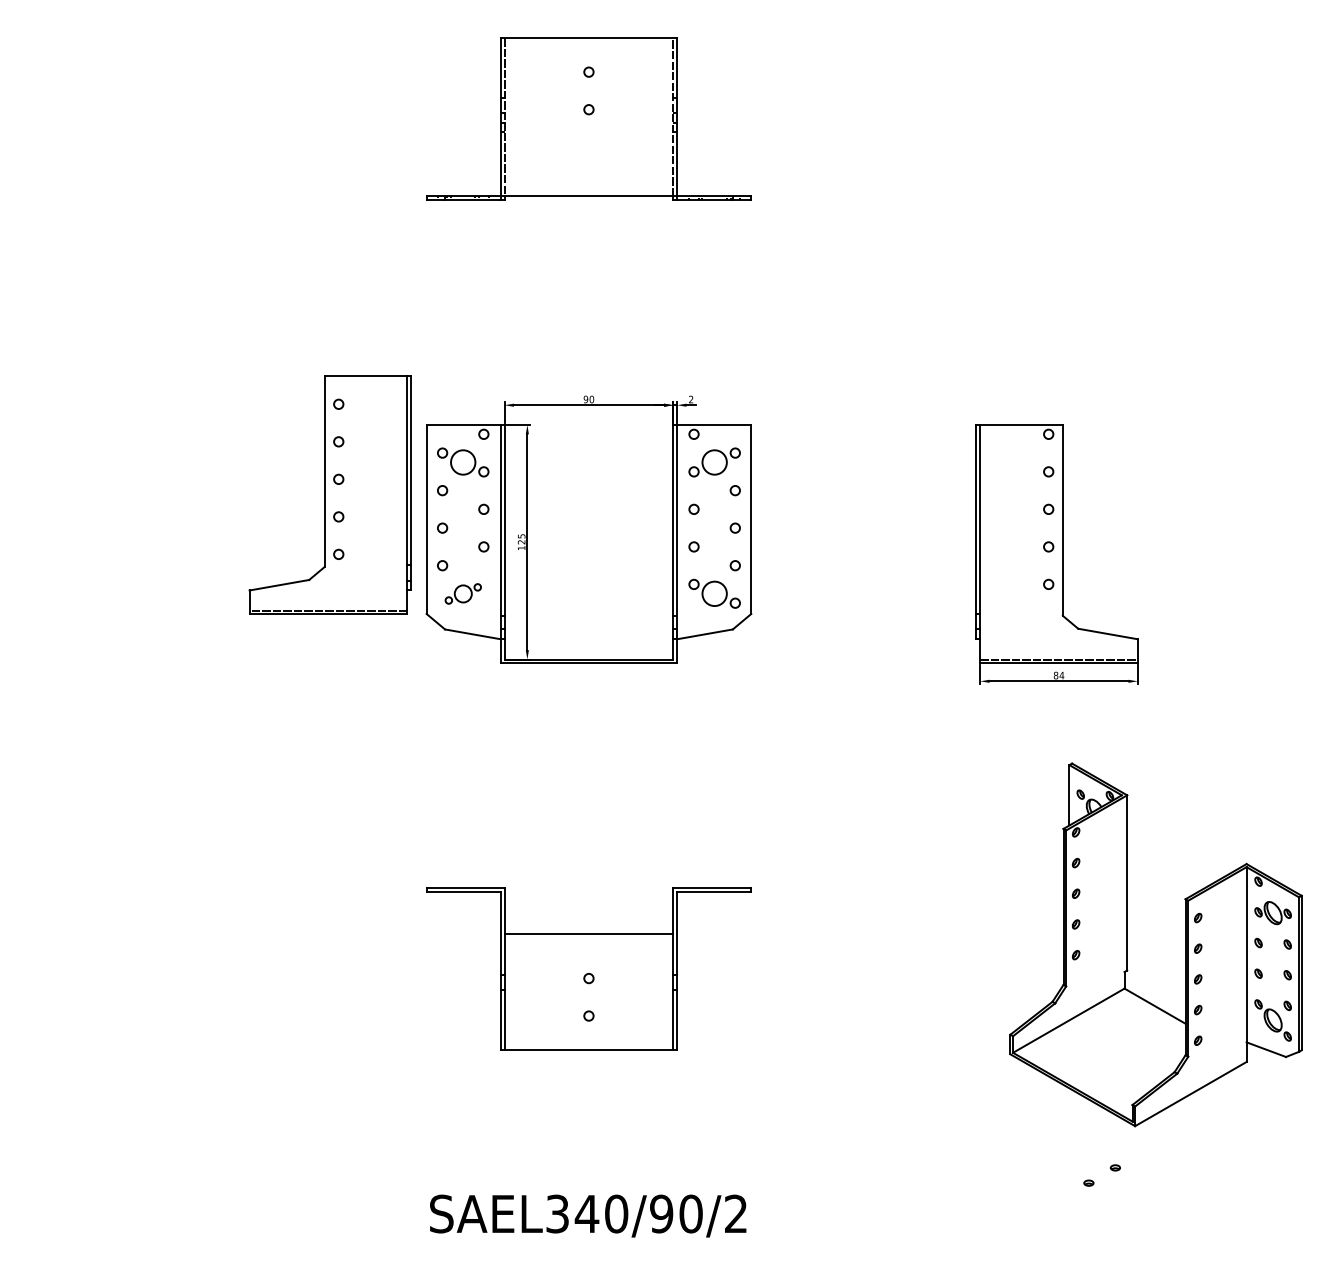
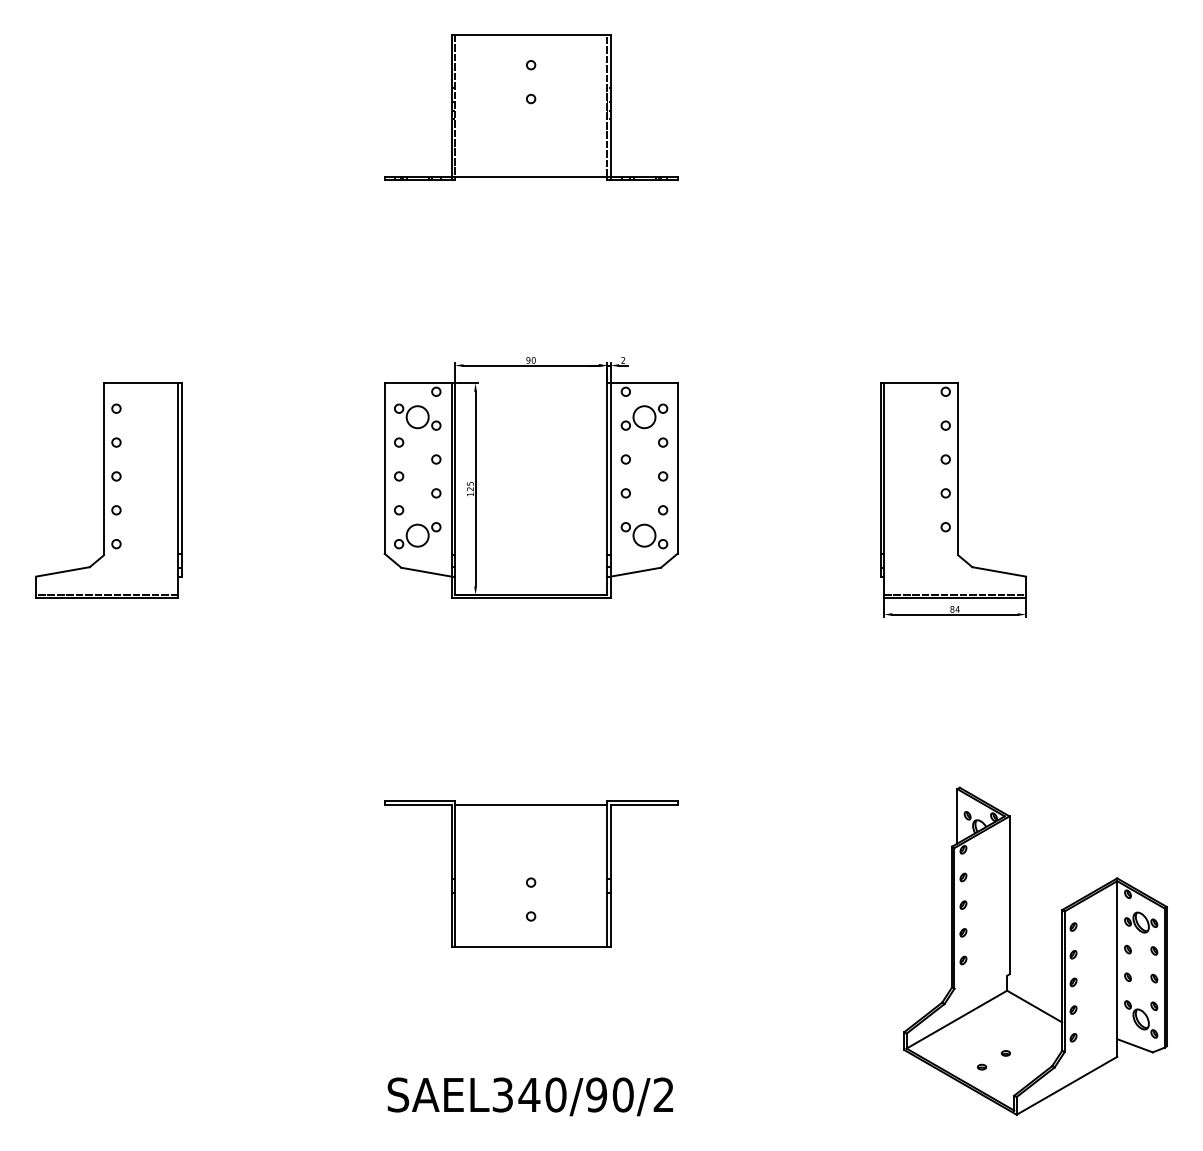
part: (329, 494) -> (108, 490), moved
part: (462, 593) -> (417, 535), size x1.43
line: (588, 934) -> (530, 804), moved
part: (1128, 944) -> (1010, 950), moved

